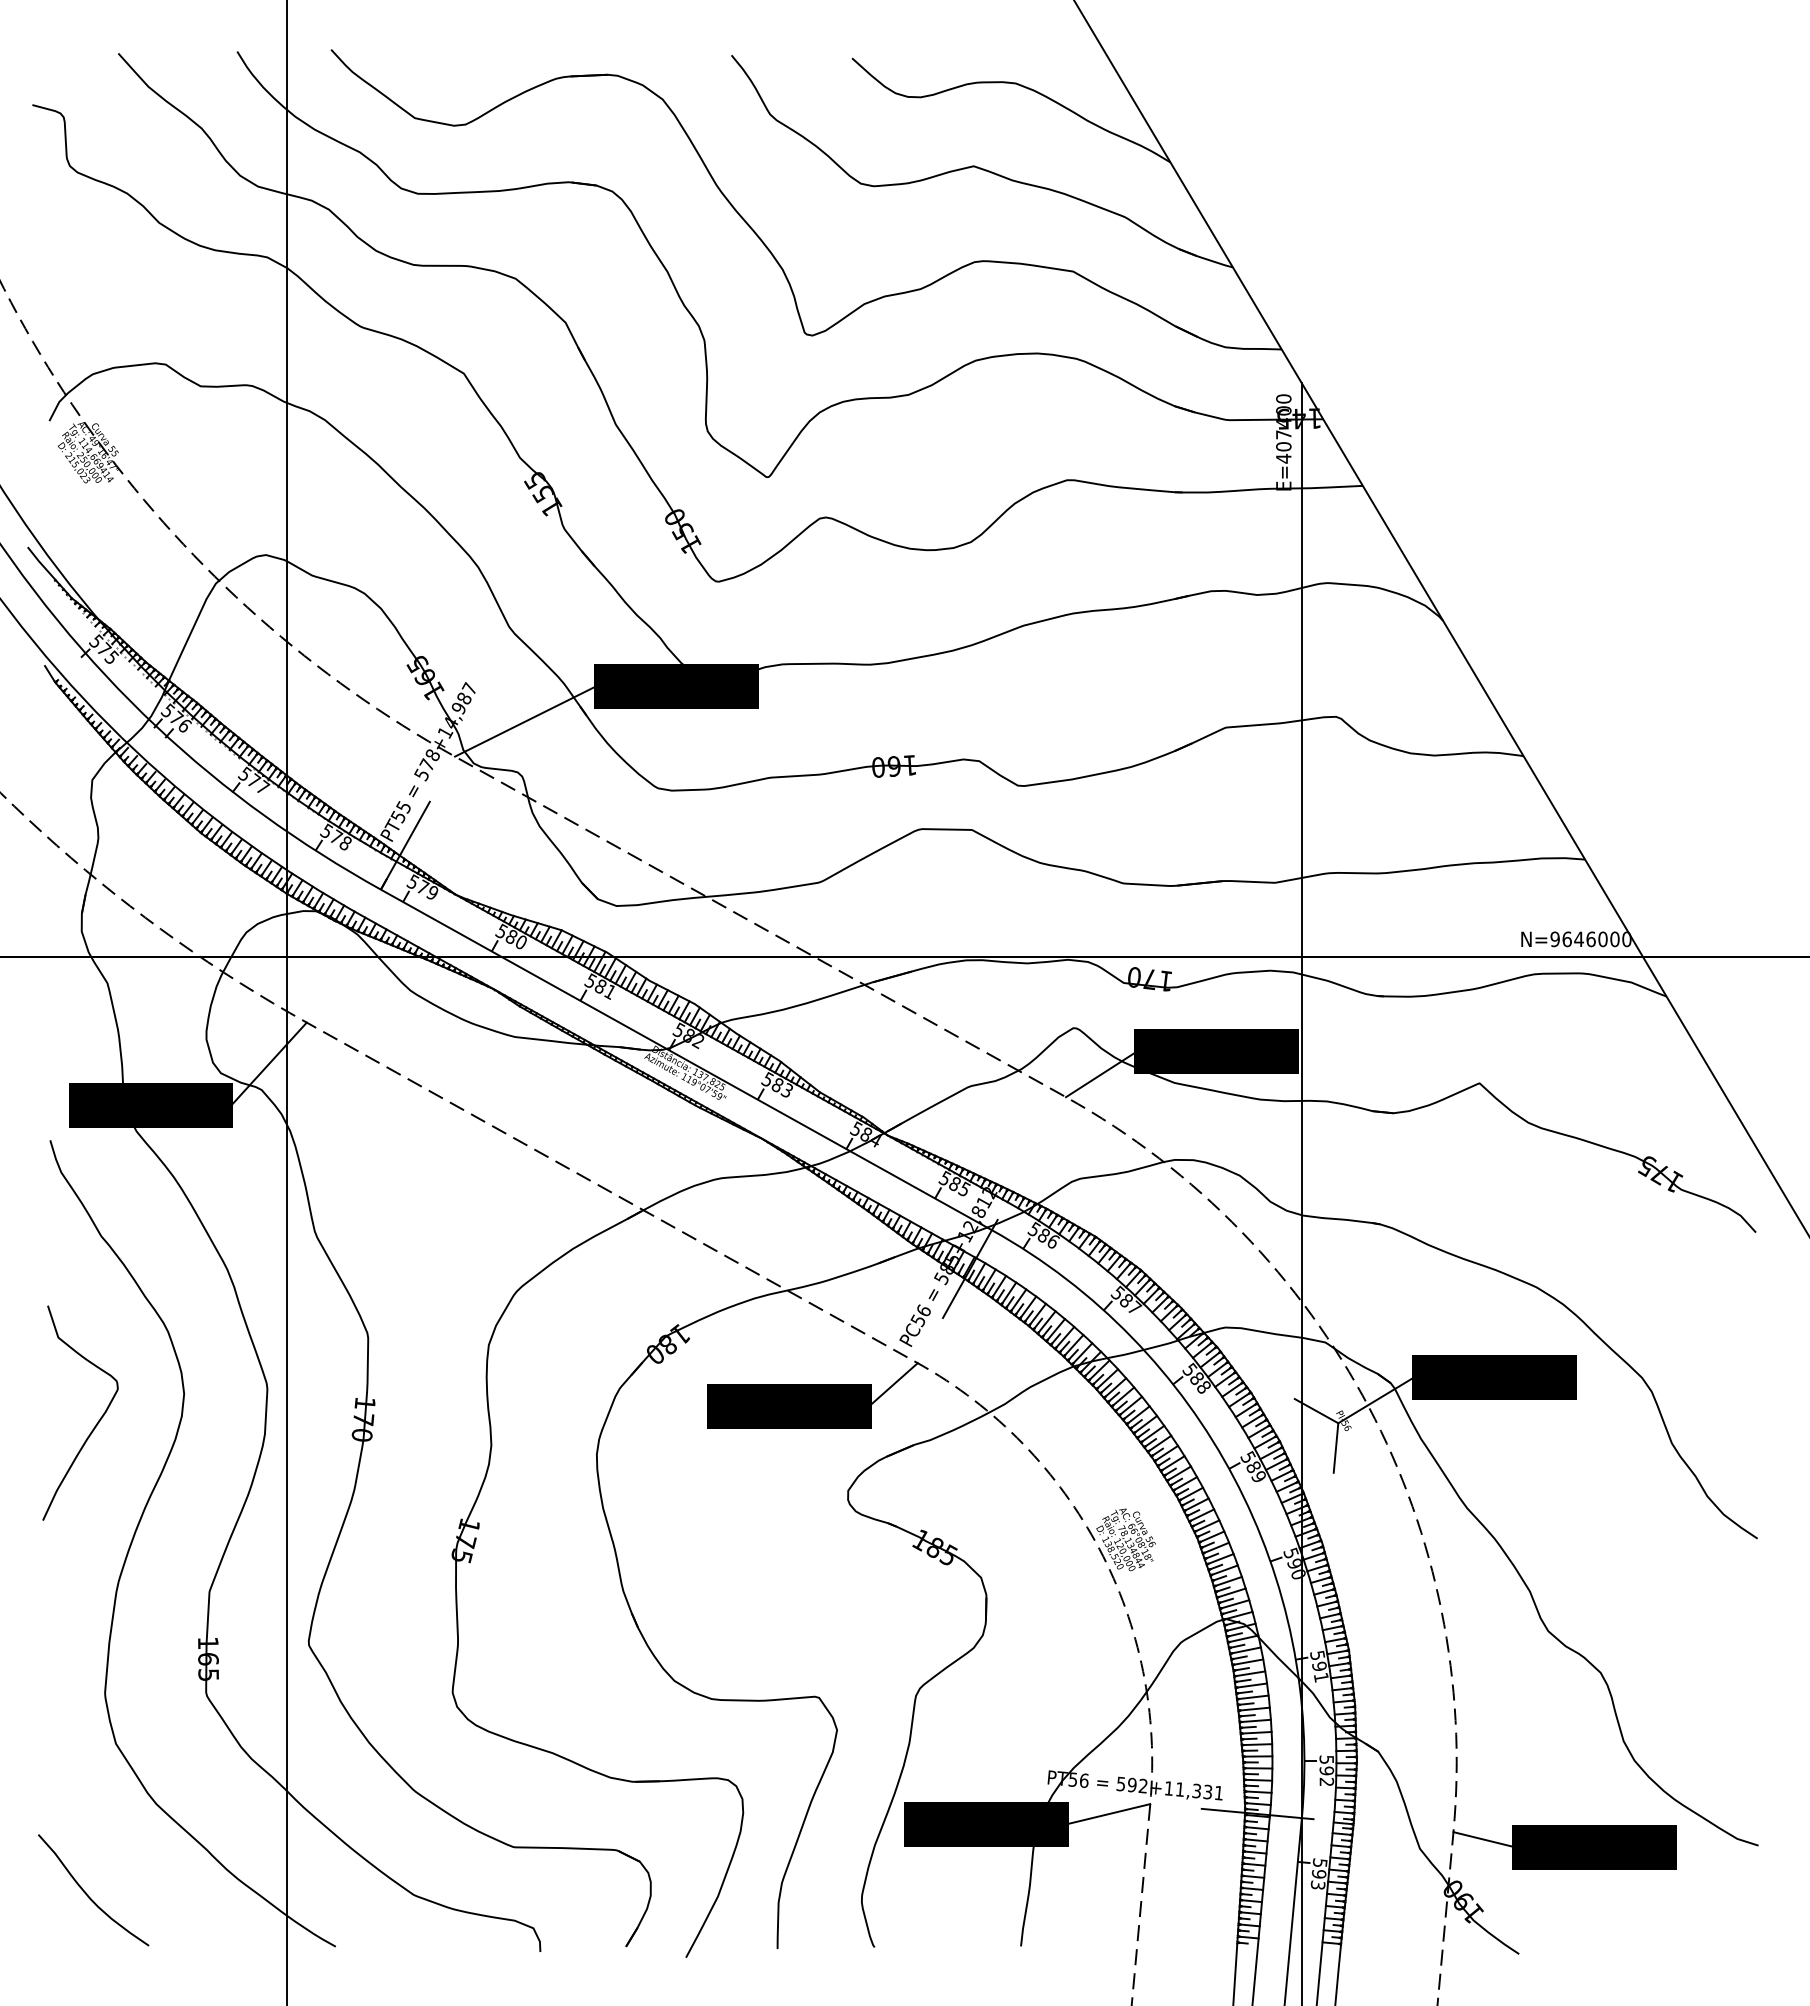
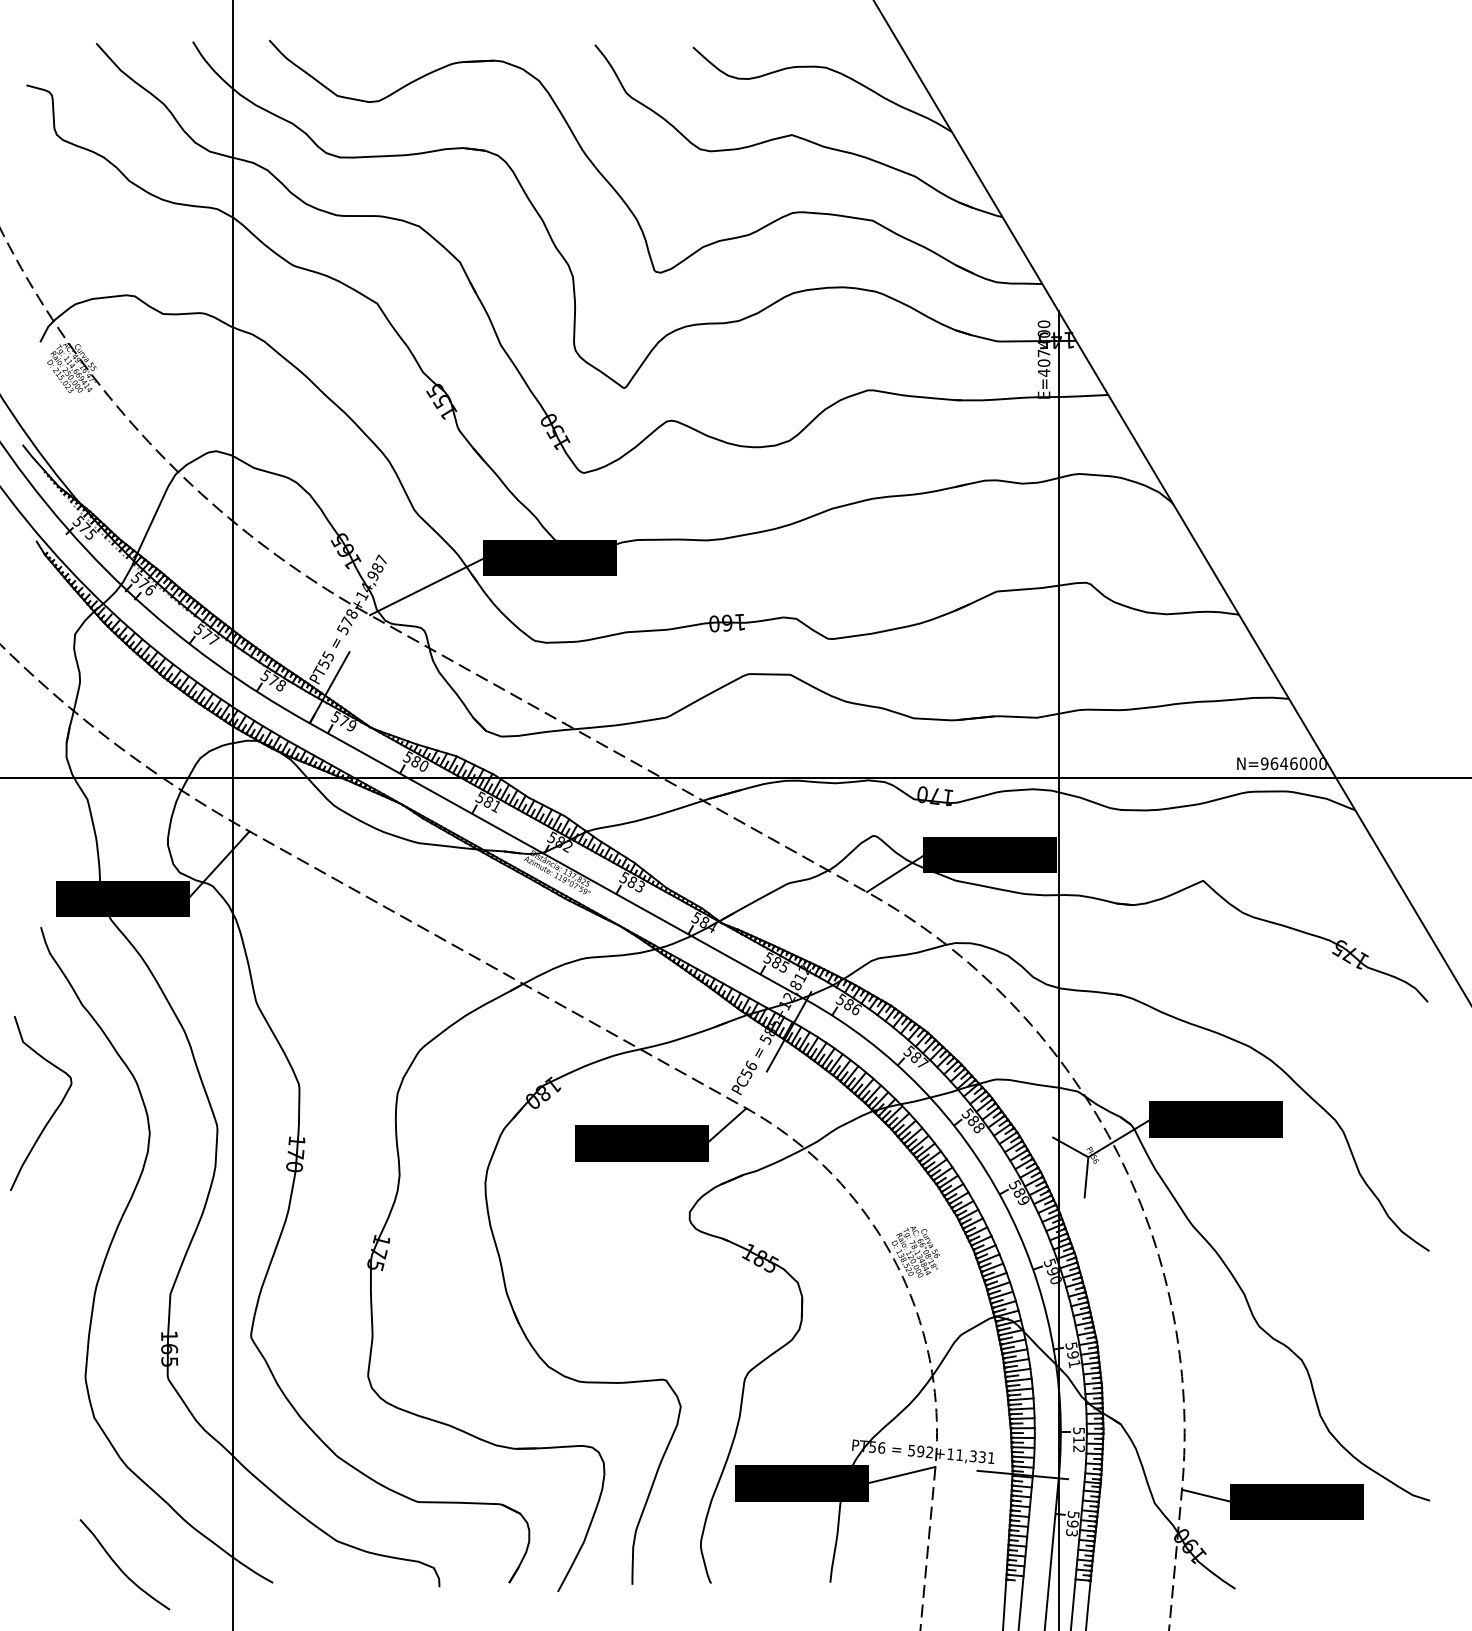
curve: (95, 1424) -> (53, 1112), moved
text: (1326, 1770) -> (1078, 1439), 592 -> 512
curve: (87, 1893) -> (120, 1567), moved

